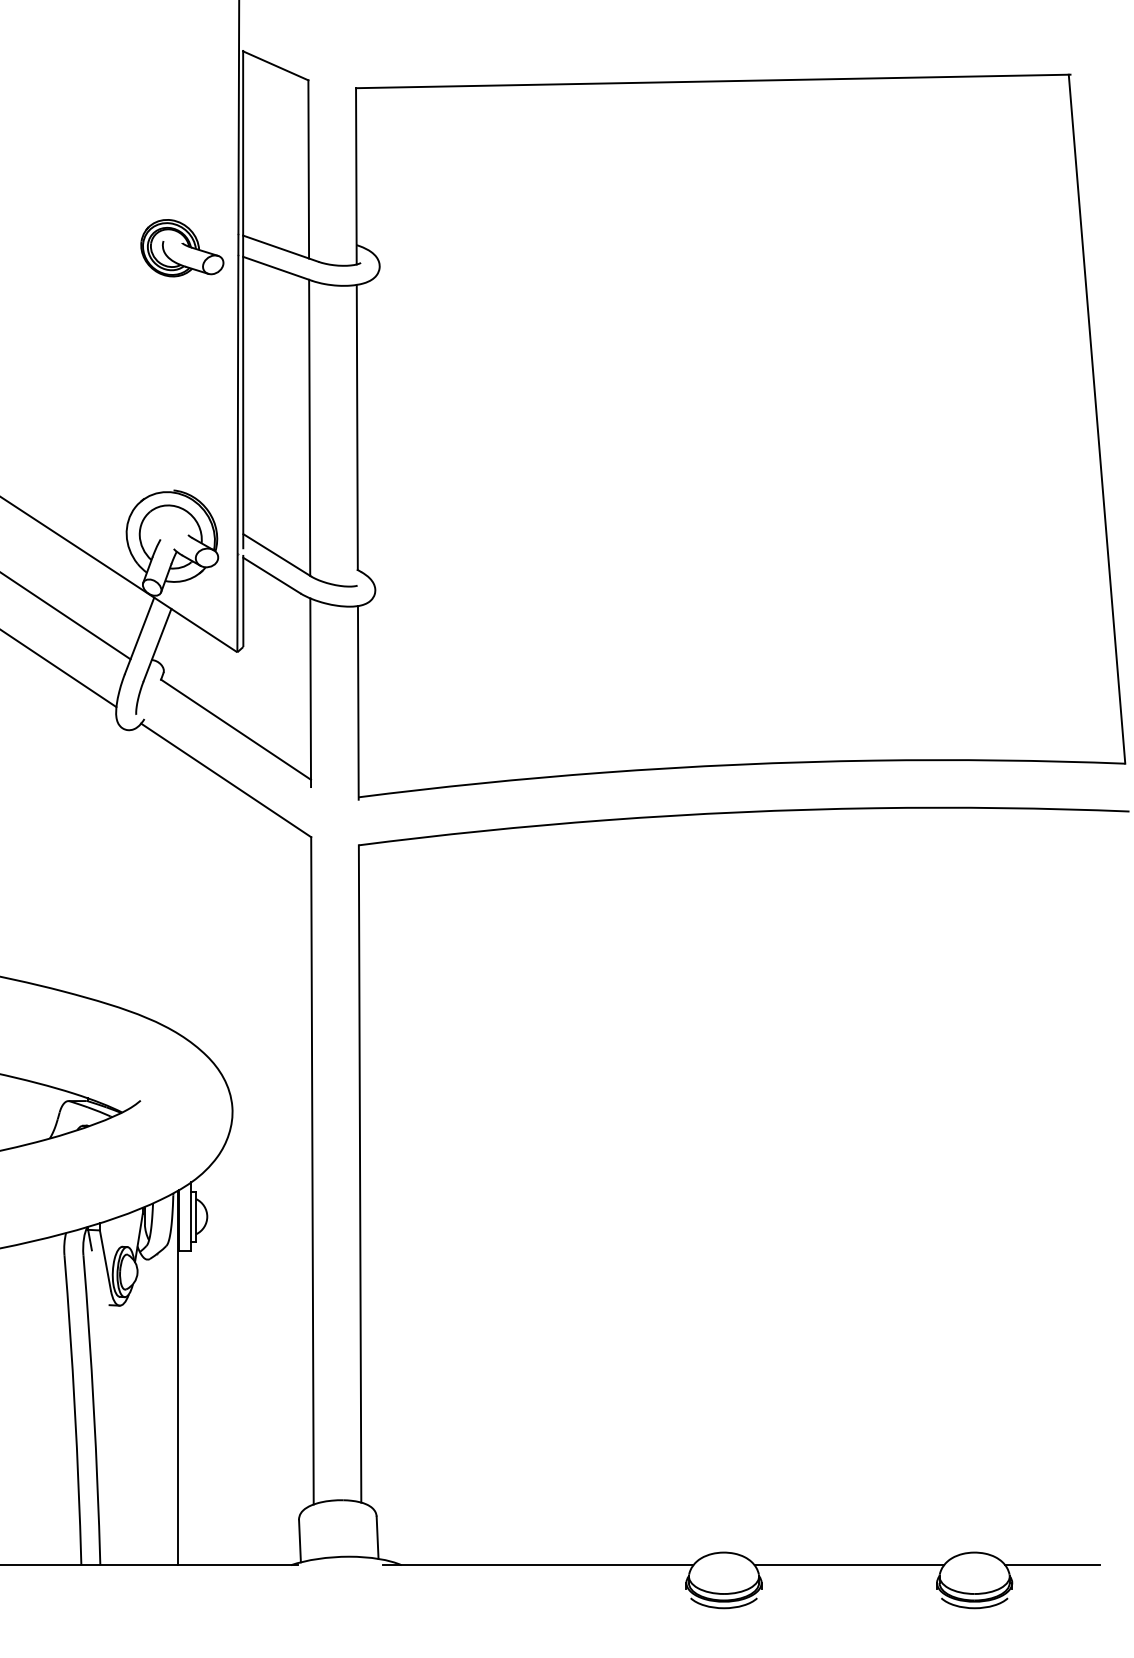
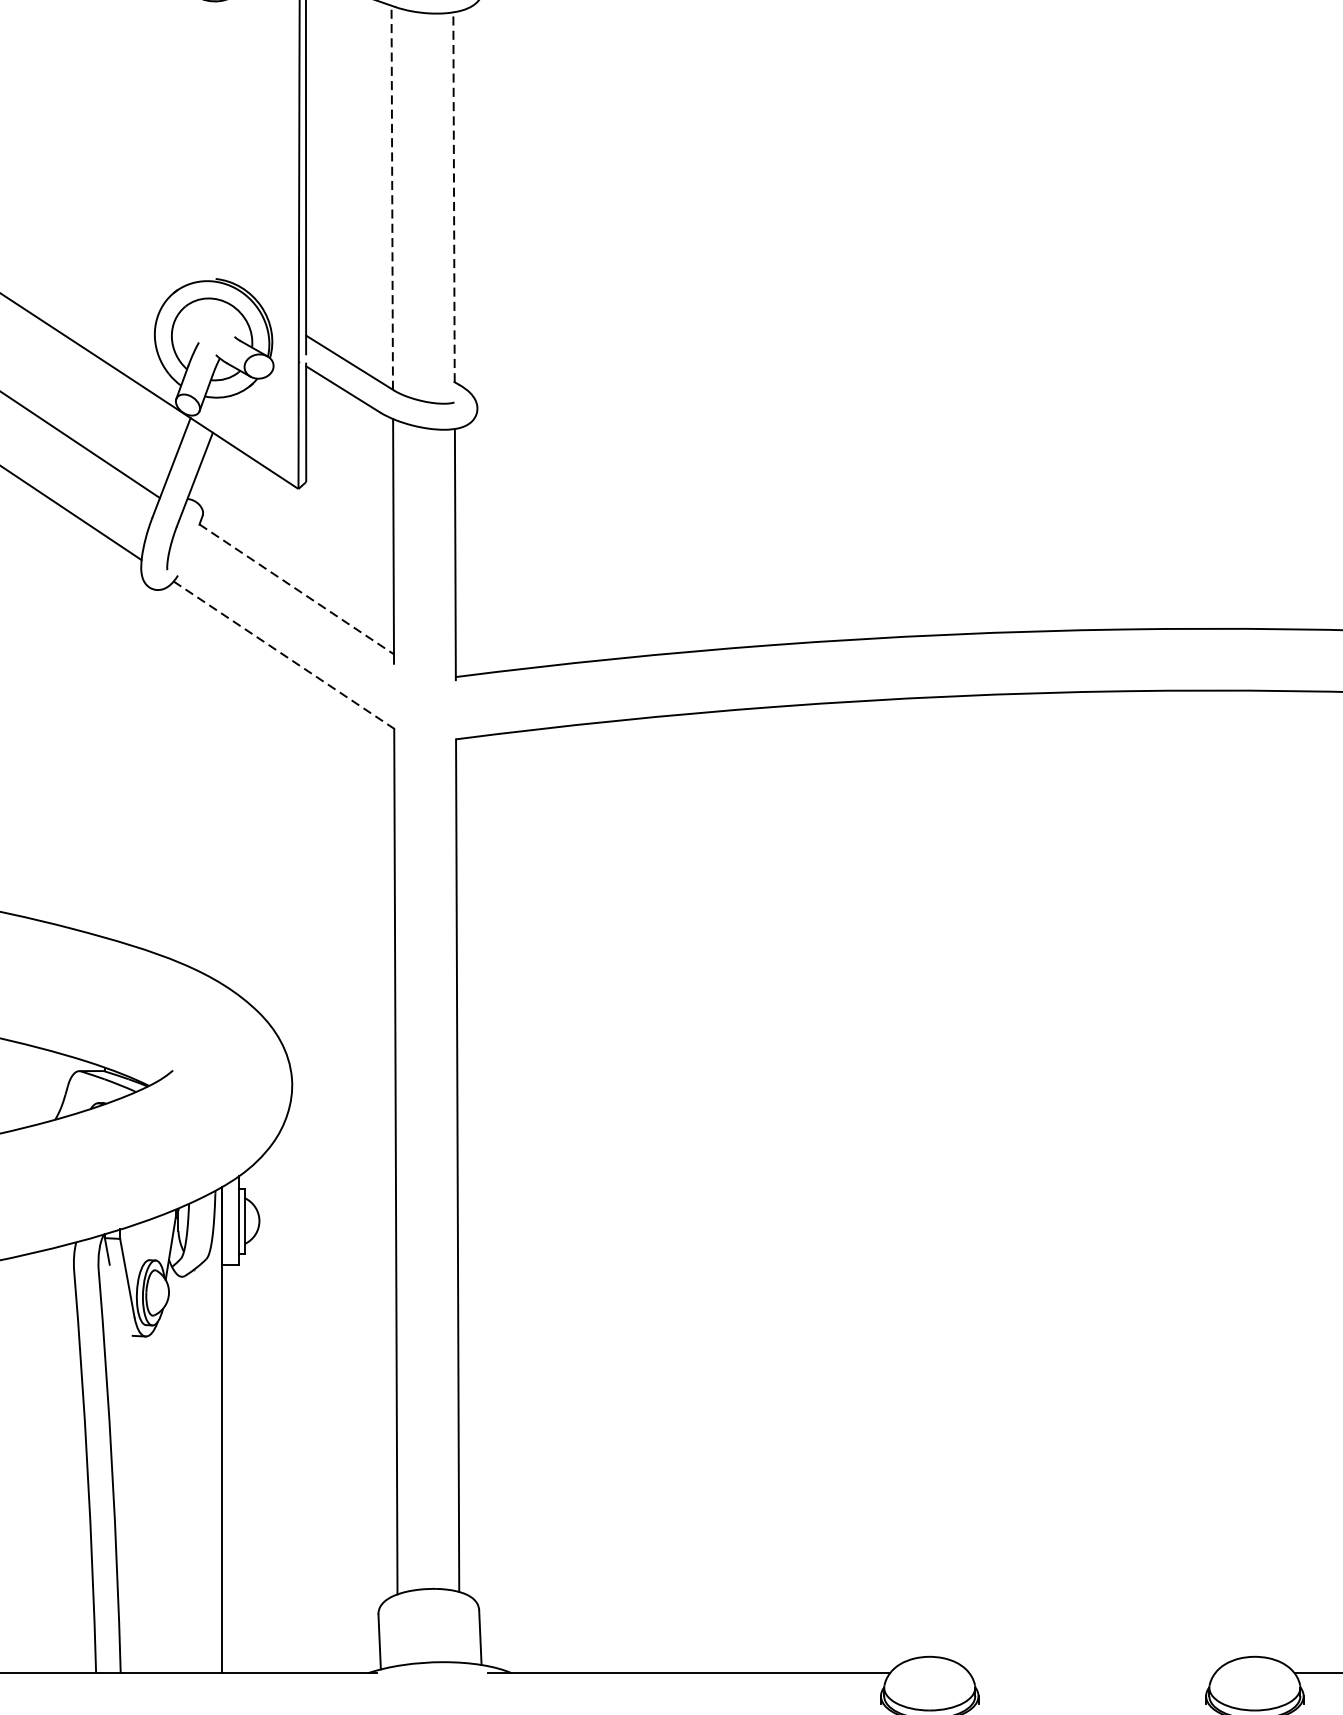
line: (309, 427) -> (392, 197), solid -> dashed
line: (357, 427) -> (454, 197), solid -> dashed
line: (236, 730) -> (297, 590), solid -> dashed
line: (226, 780) -> (284, 655), solid -> dashed
line: (849, 1565) -> (1092, 1673), removed

